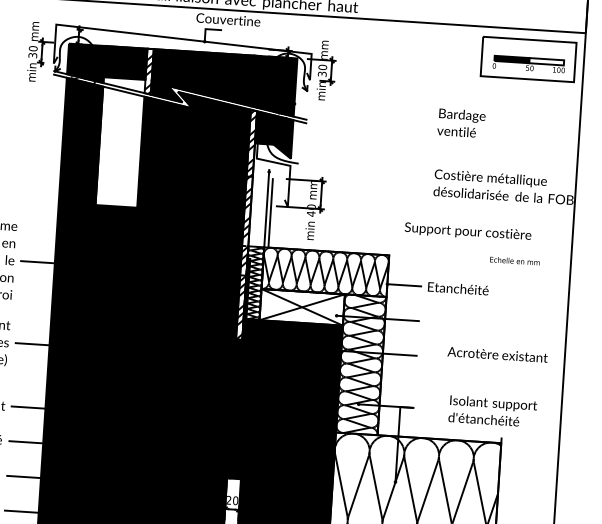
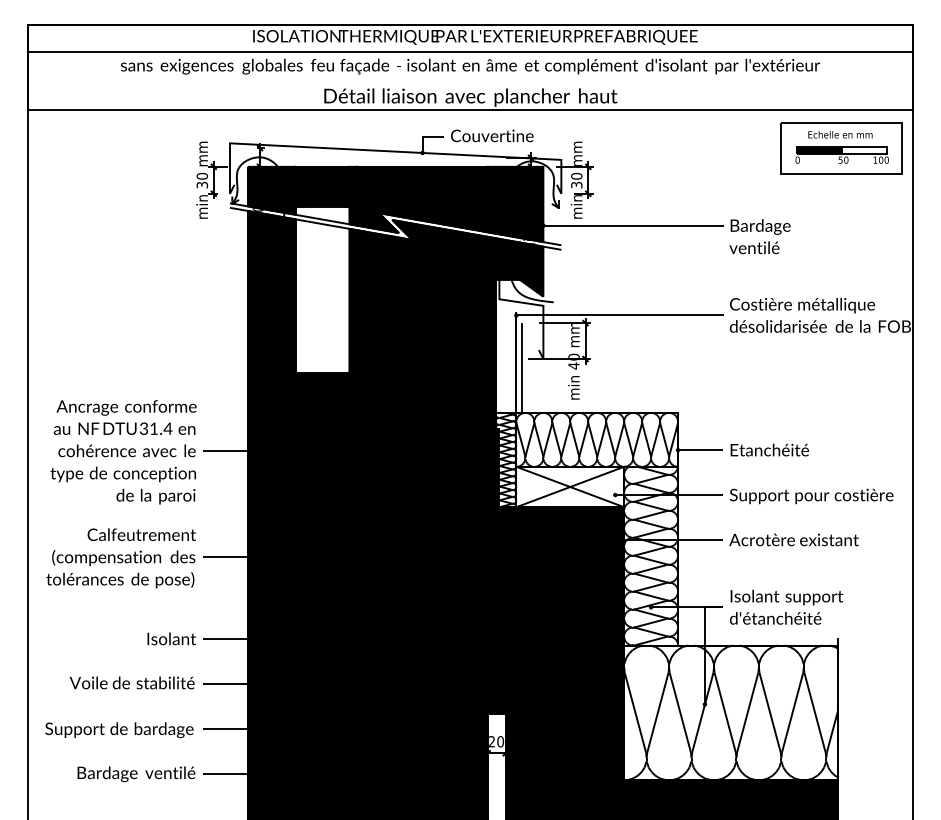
text: (228, 19) -> (492, 135), moved
fill: (149, 71) -> (353, 195), added
line: (363, 108) -> (632, 225), added
line: (348, 177) -> (619, 315), added
fill: (246, 224) -> (491, 385), added
text: (467, 232) -> (811, 496), moved
text: (515, 260) -> (840, 134), moved
text: (497, 354) -> (793, 539), moved
text: (492, 410) -> (786, 606), moved

